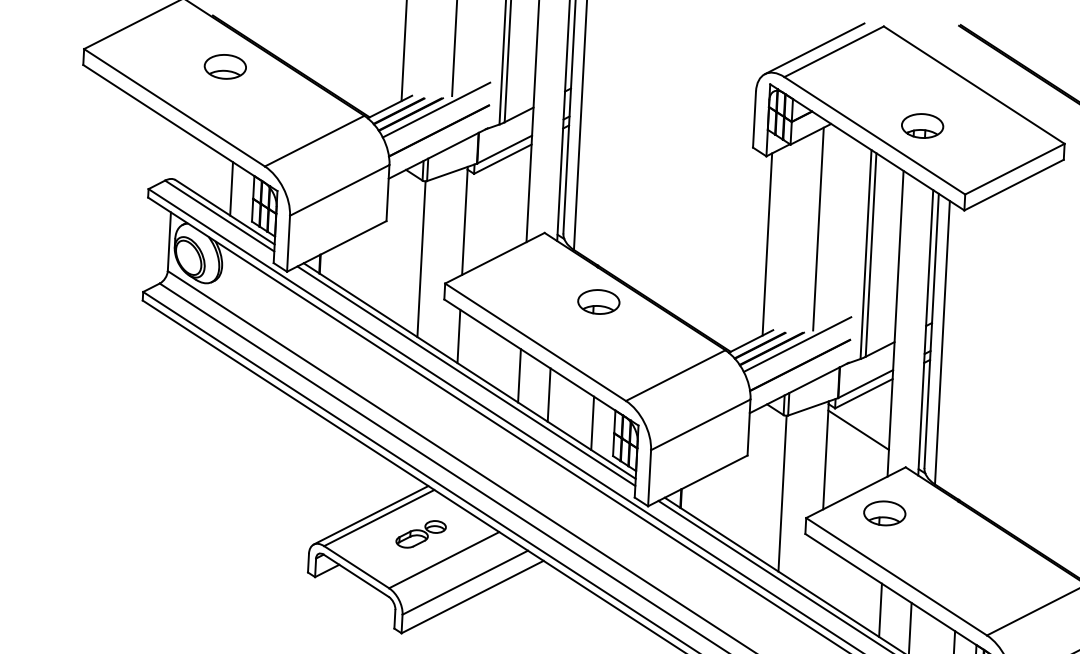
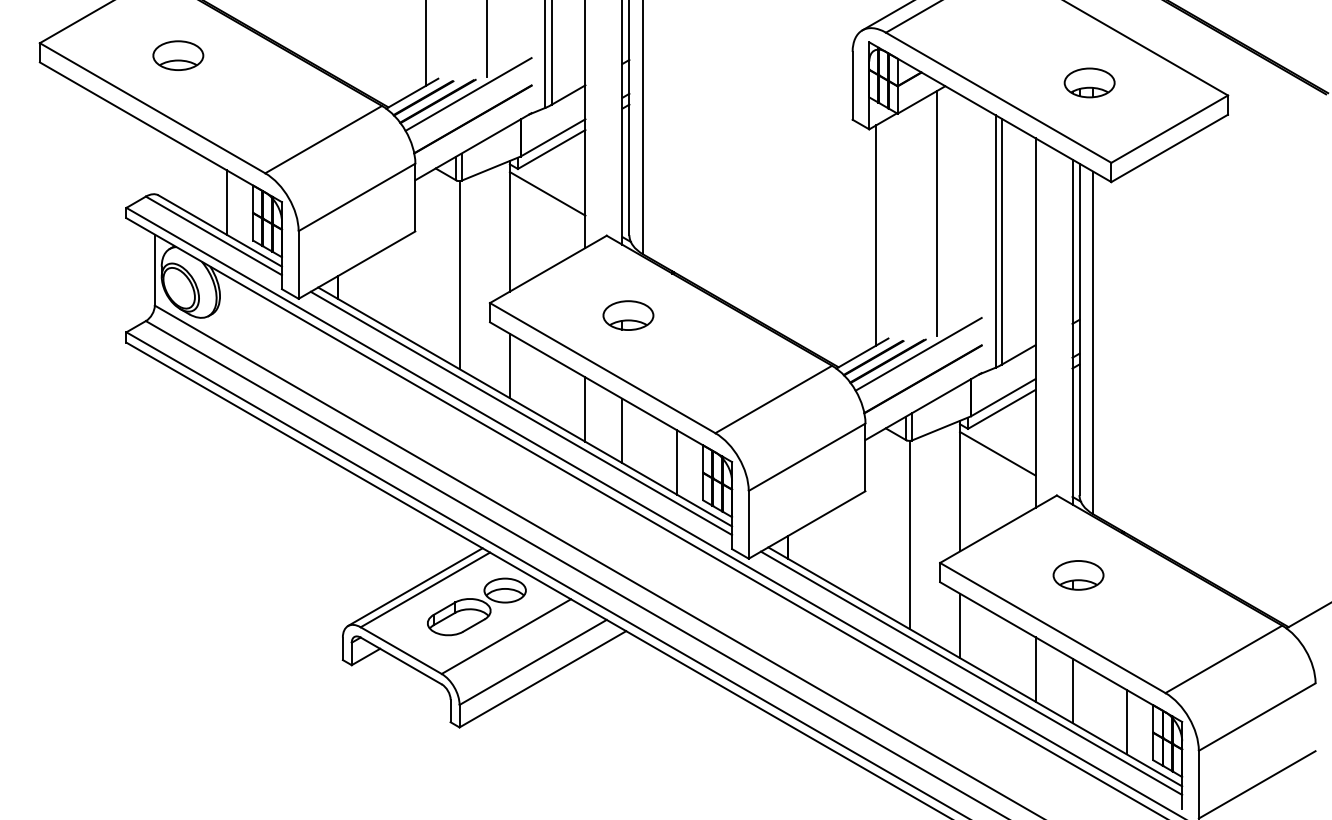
part: (225, 66) -> (178, 55), moved
part: (922, 125) -> (1089, 82), moved
line: (497, 195) -> (547, 193), added
part: (598, 301) -> (628, 315), moved
part: (884, 513) -> (1078, 575), moved
part: (420, 533) -> (476, 606), size x1.67
line: (820, 570) -> (960, 625), added

